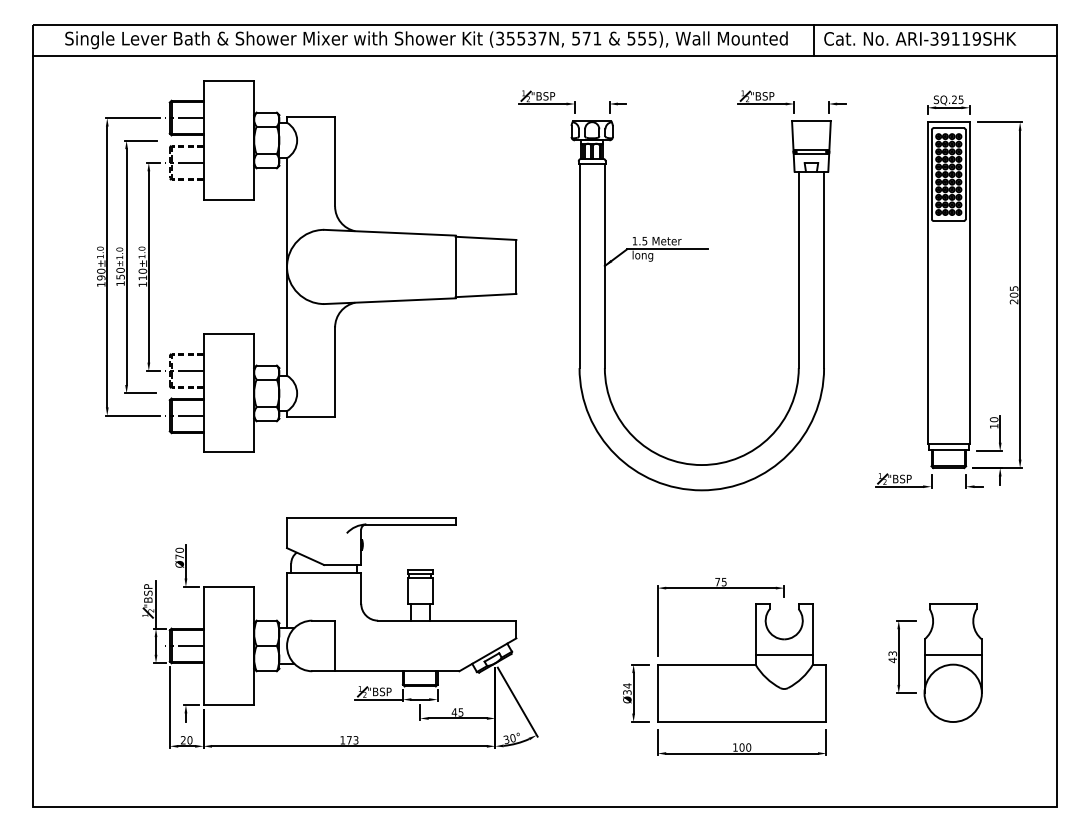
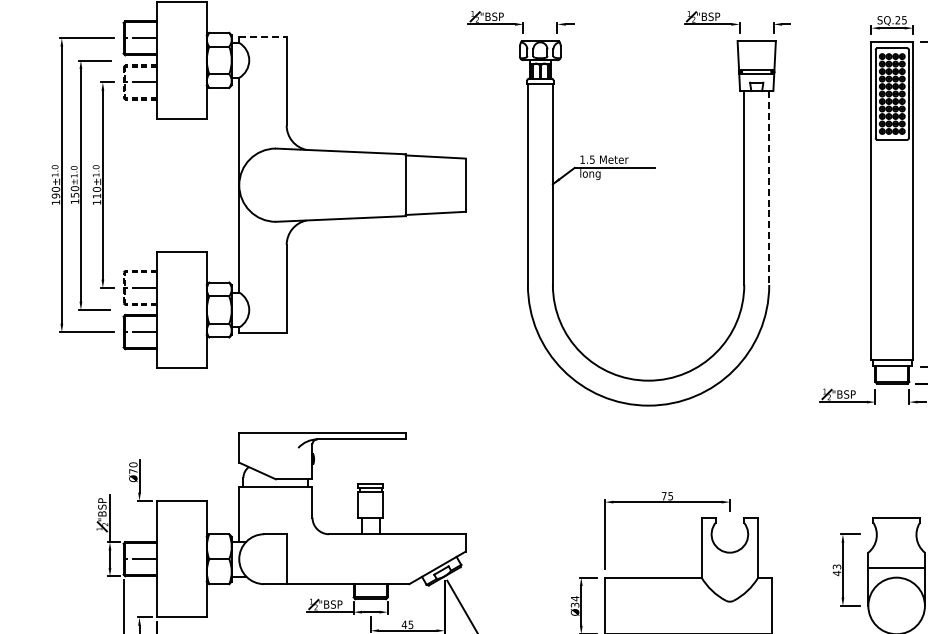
line: (311, 116) -> (263, 36), solid -> dashed
line: (824, 270) -> (769, 188), solid -> dashed
line: (783, 654) -> (729, 567), removed

